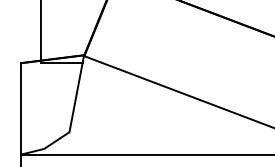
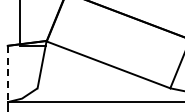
line: (20, 109) -> (7, 74), solid -> dashed

